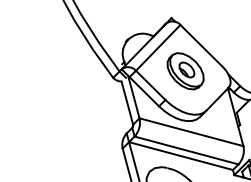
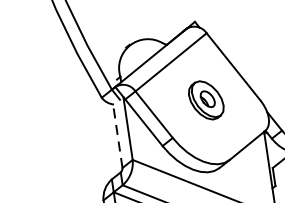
part: (185, 71) -> (206, 100), size x0.7
line: (127, 102) -> (118, 135), solid -> dashed

